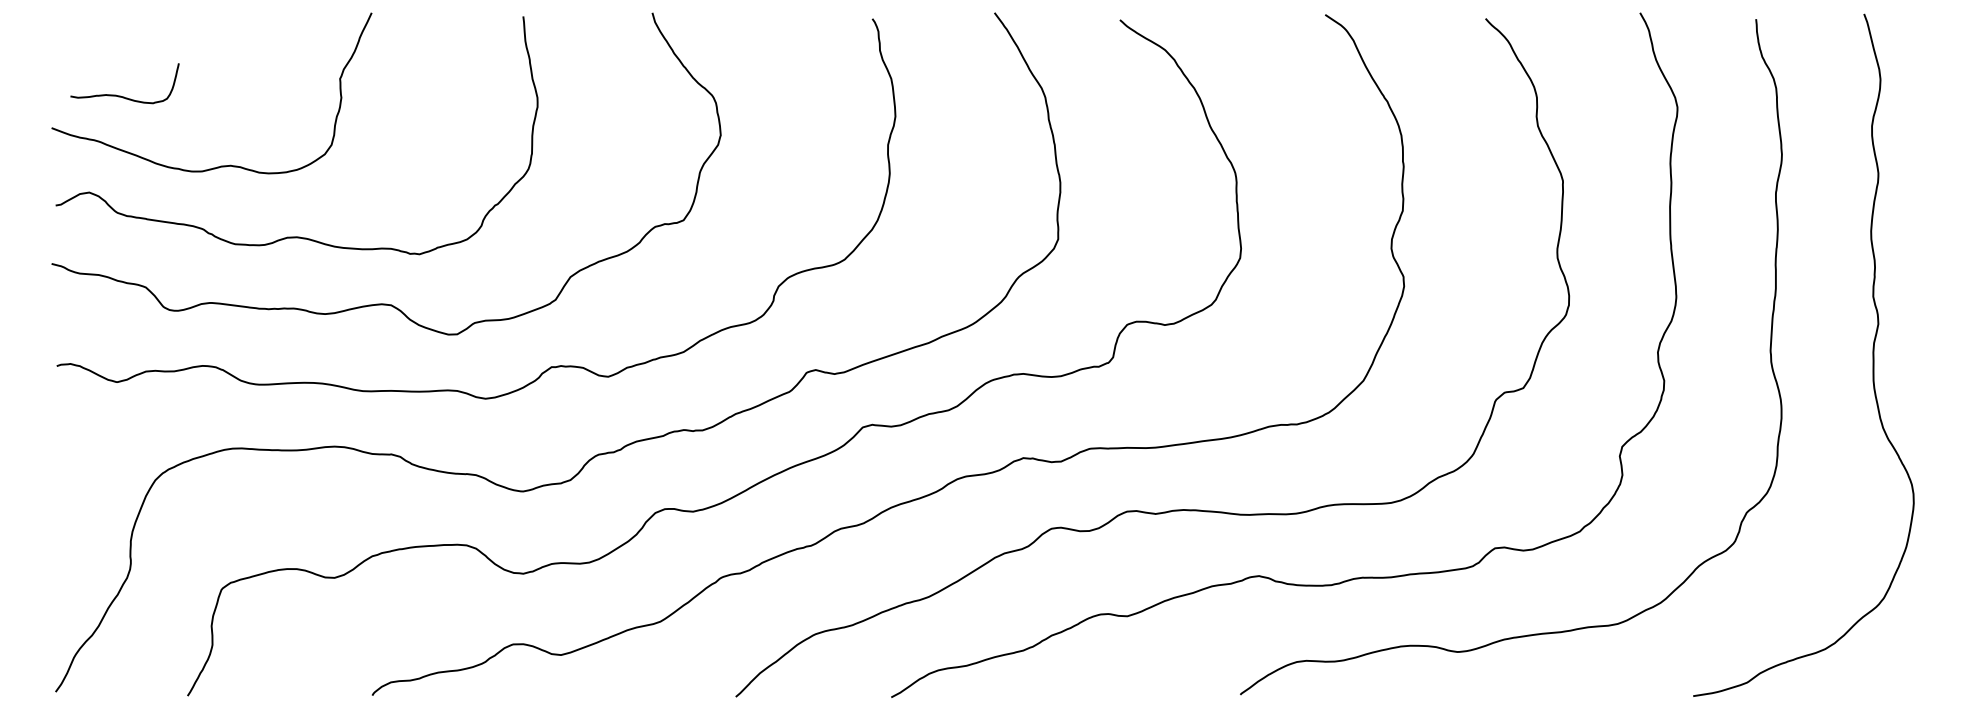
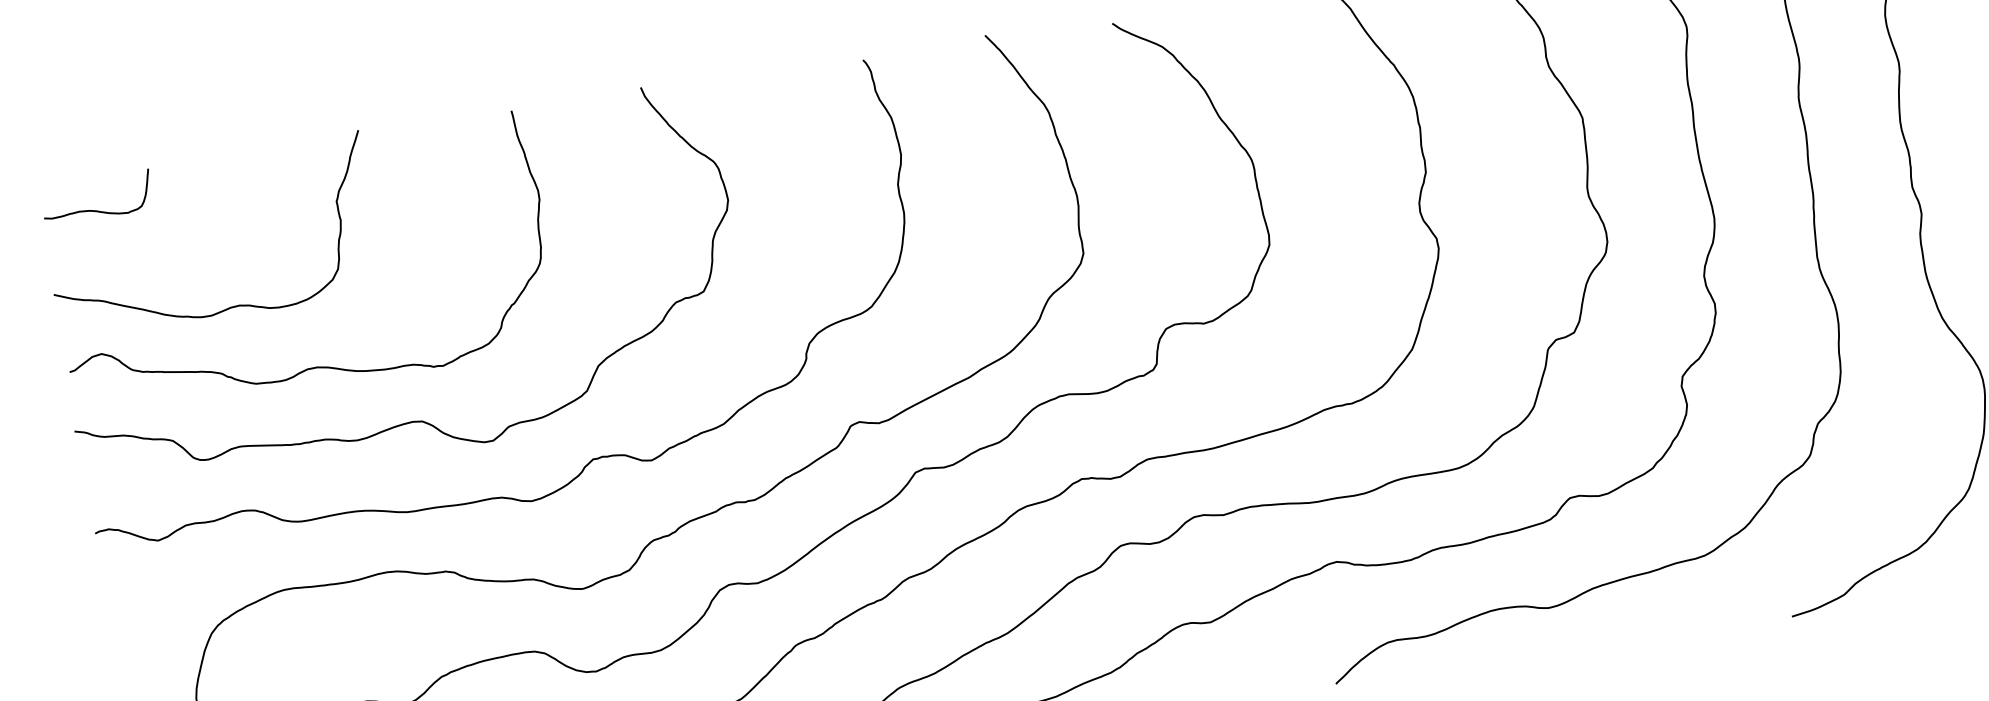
curve: (120, 95) -> (94, 209), moved

